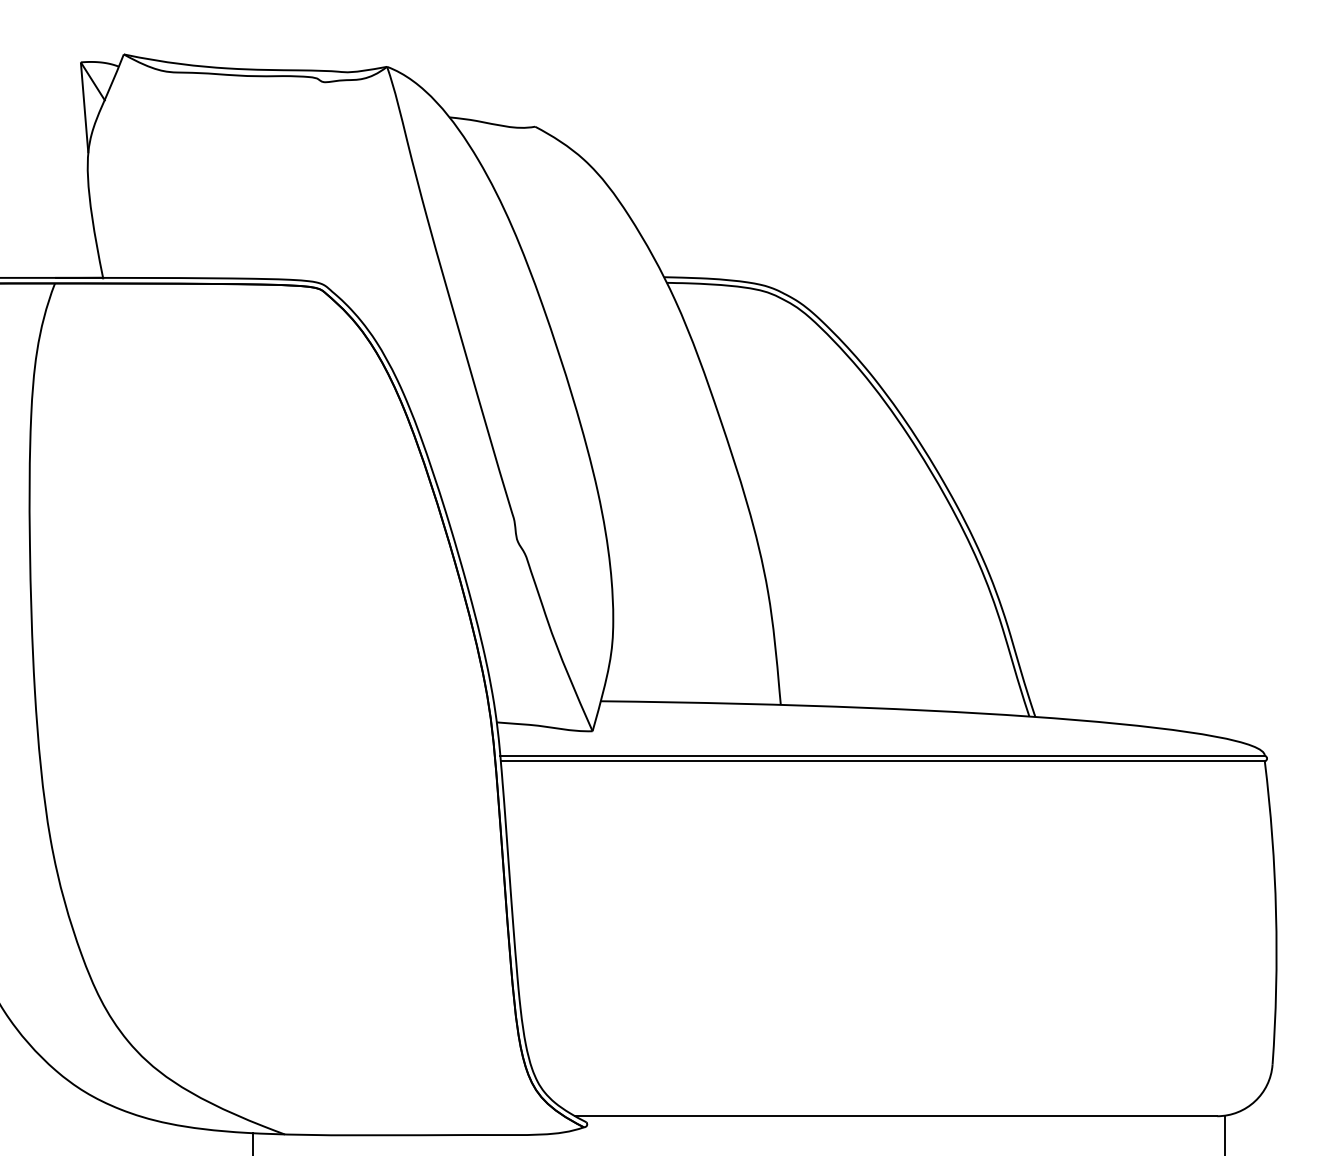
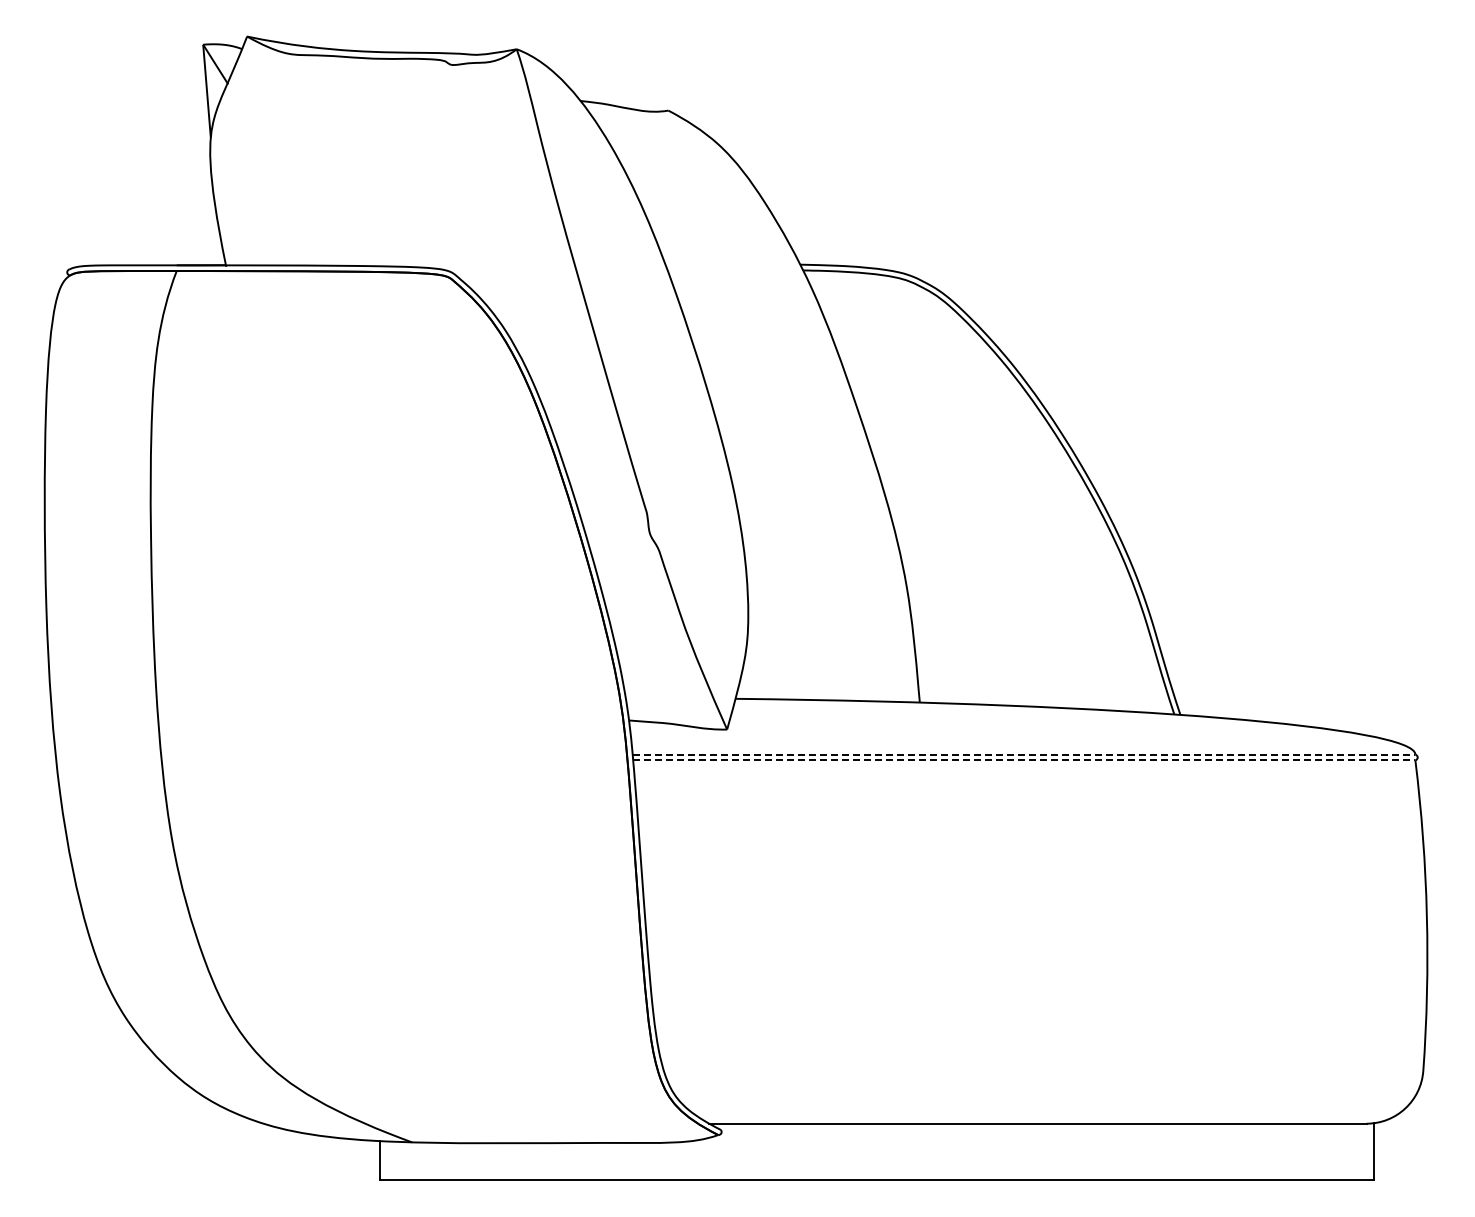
line: (883, 755) -> (1024, 754), solid -> dashed
line: (883, 761) -> (1024, 760), solid -> dashed

